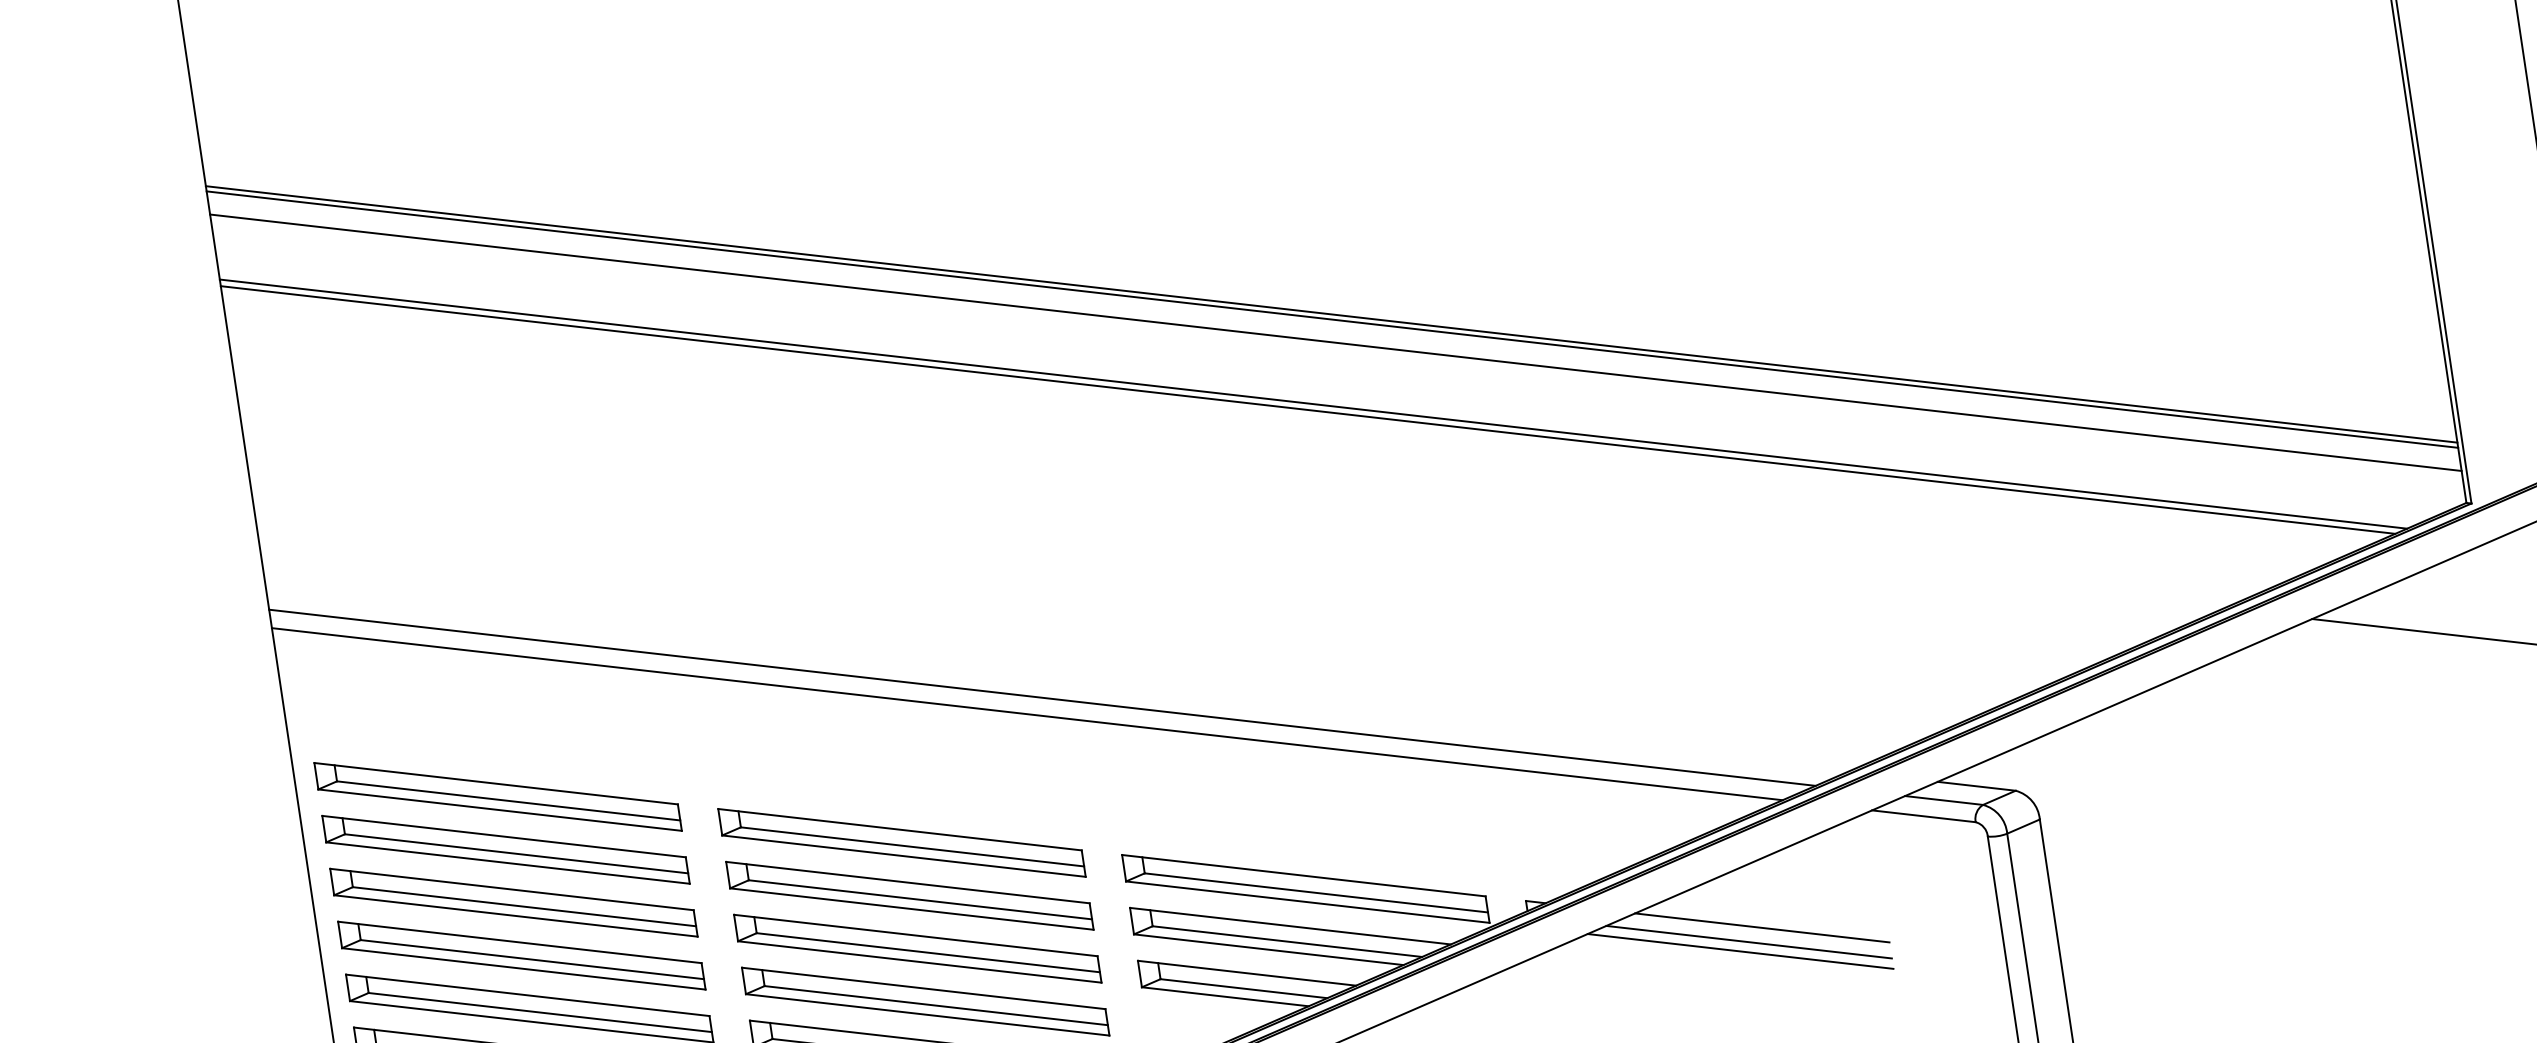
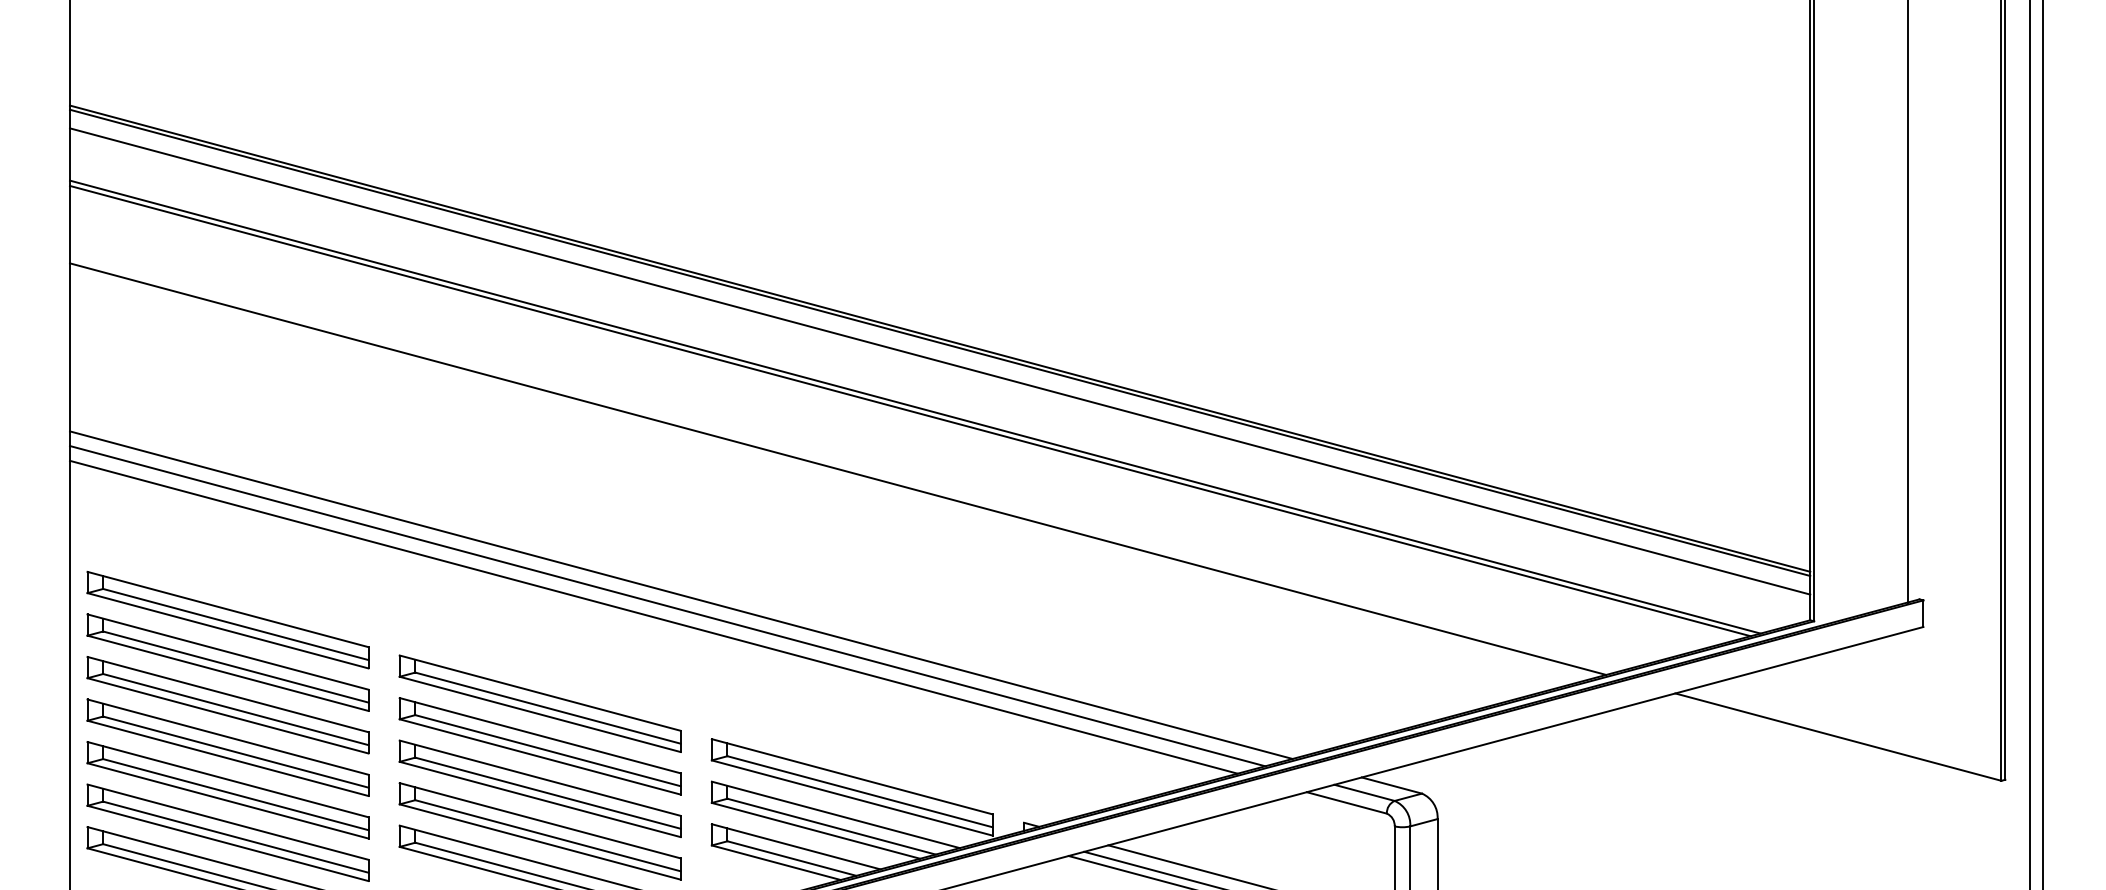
line: (1229, 494) -> (838, 468), added
line: (1057, 680) -> (681, 594), added

